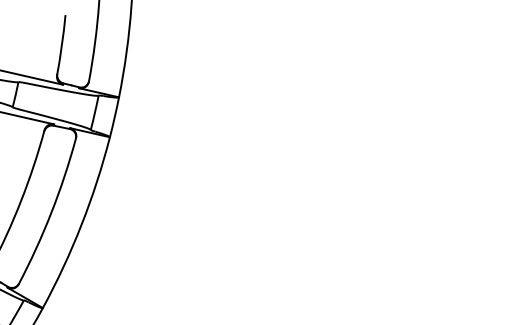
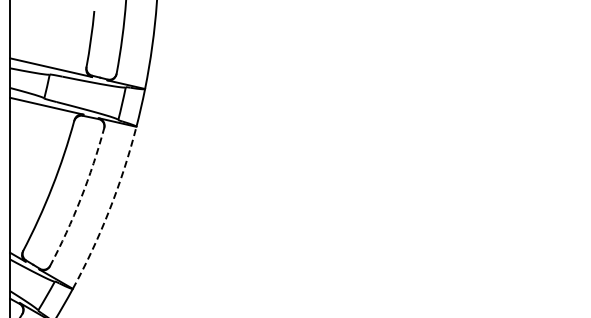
arc: (50, 212) -> (80, 198), solid -> dashed
arc: (81, 224) -> (109, 209), solid -> dashed

